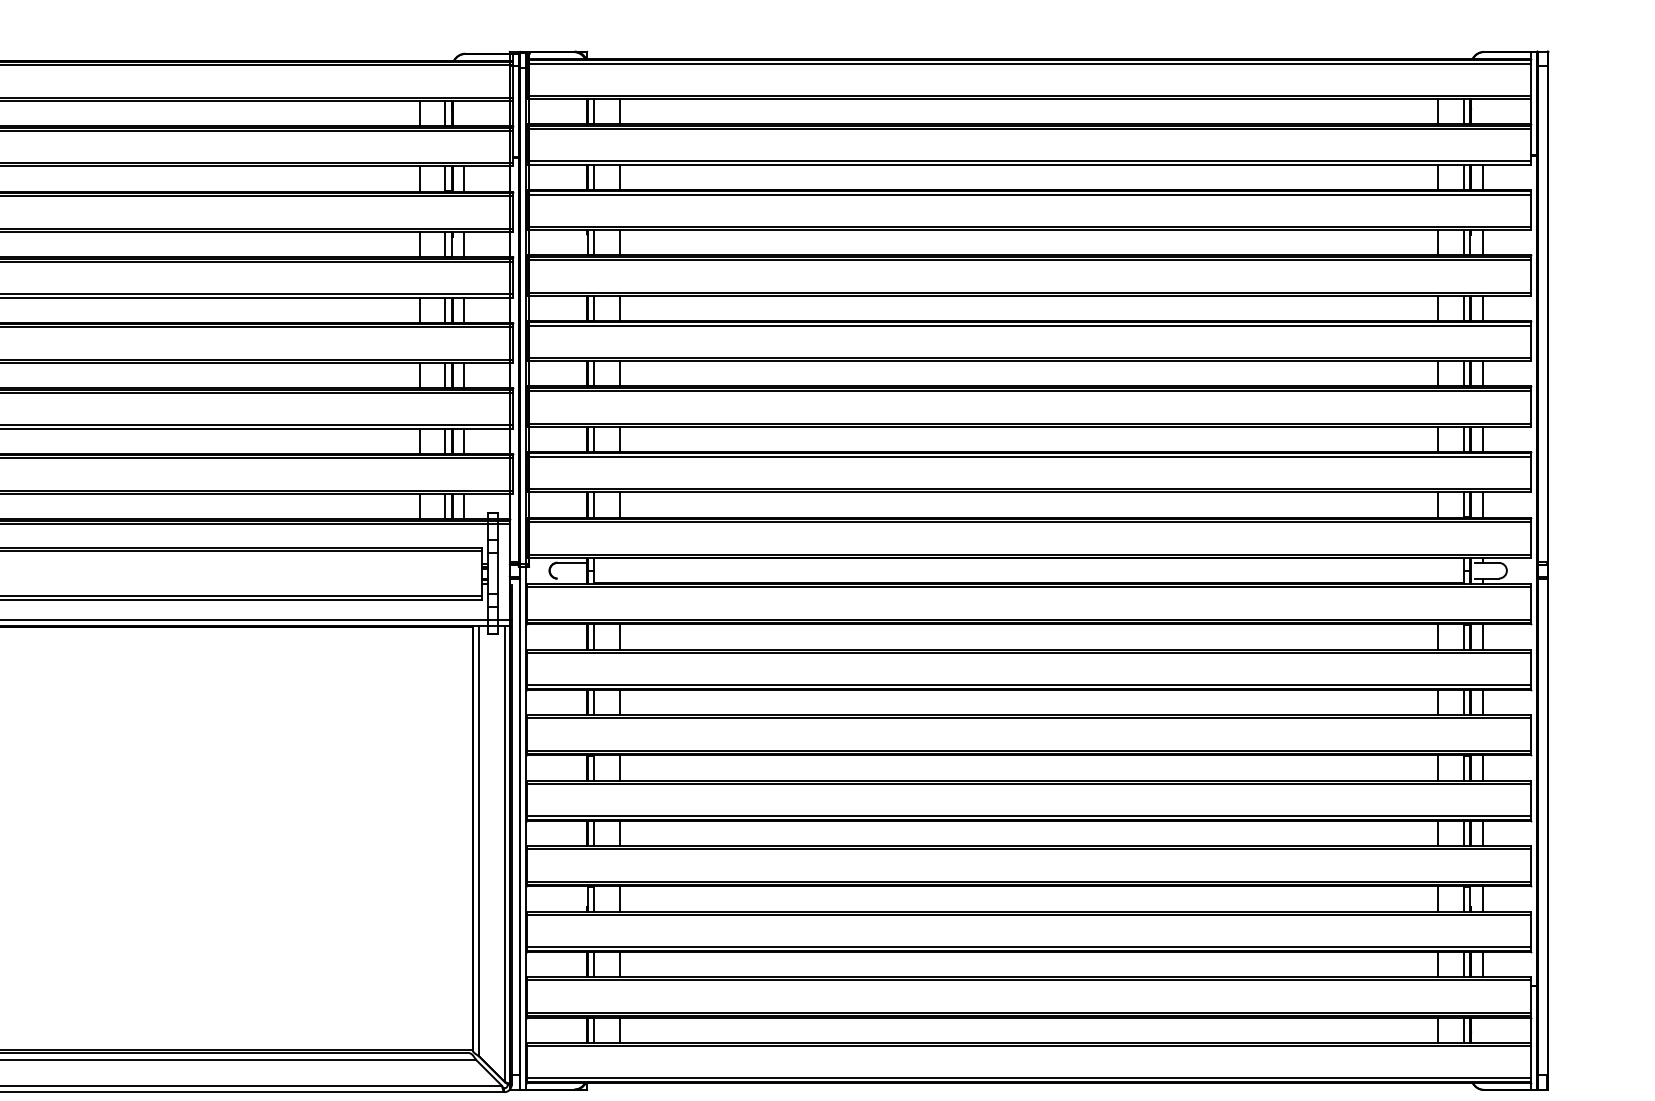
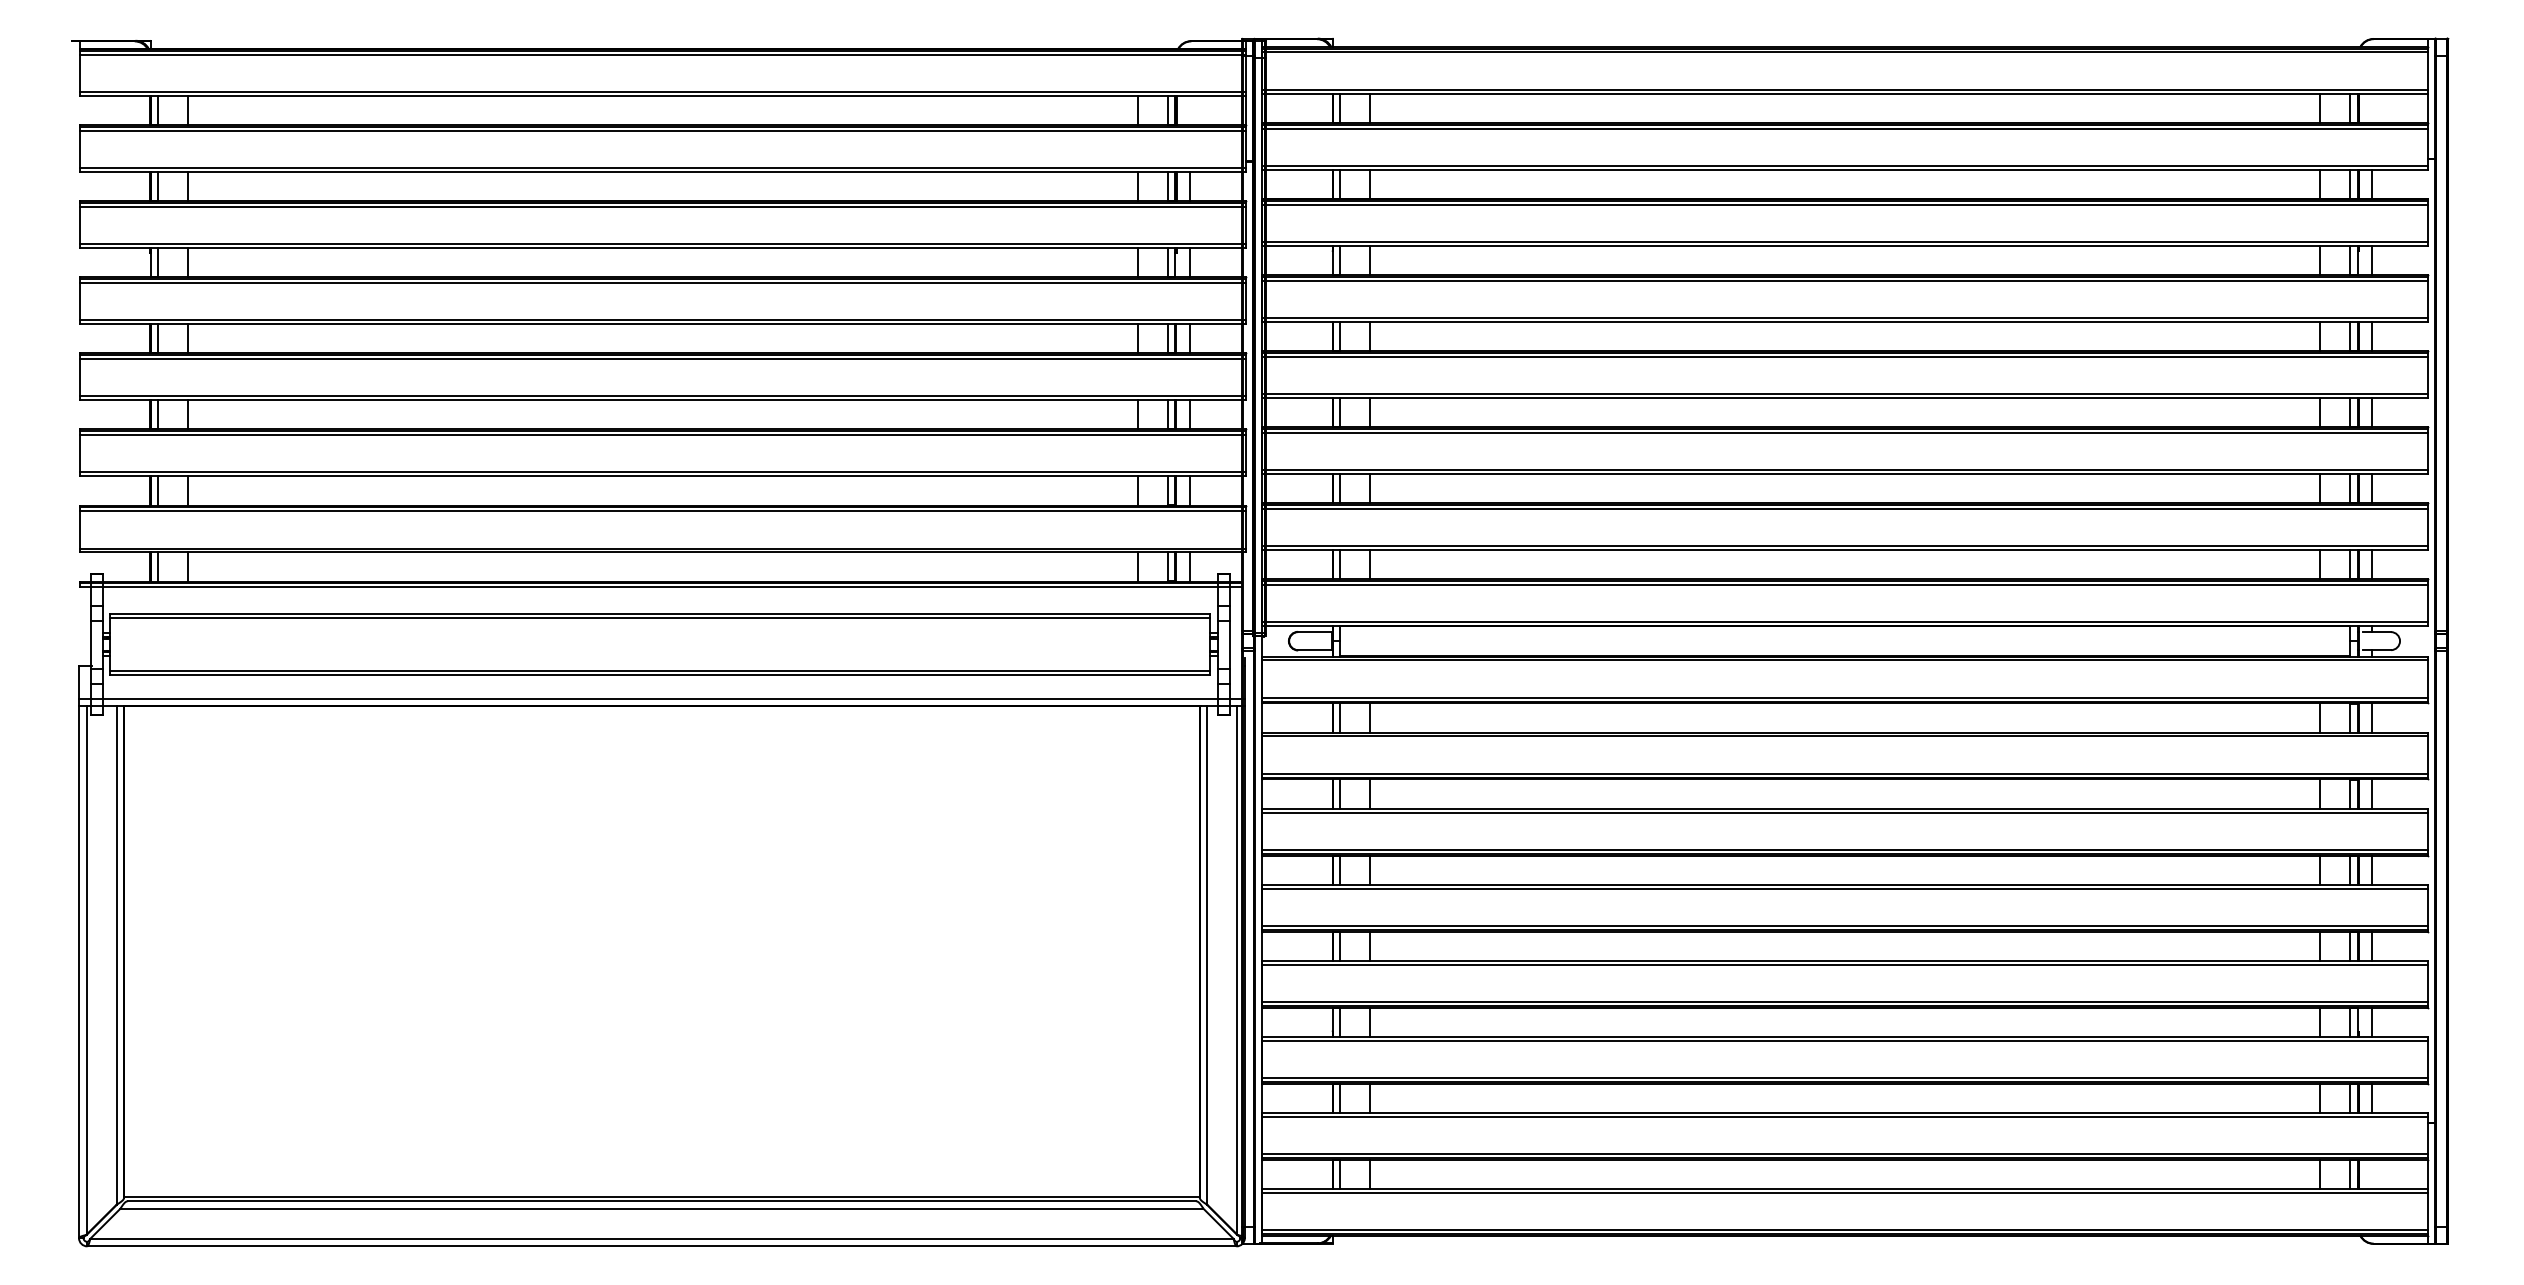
line: (572, 578) -> (1315, 650), added

